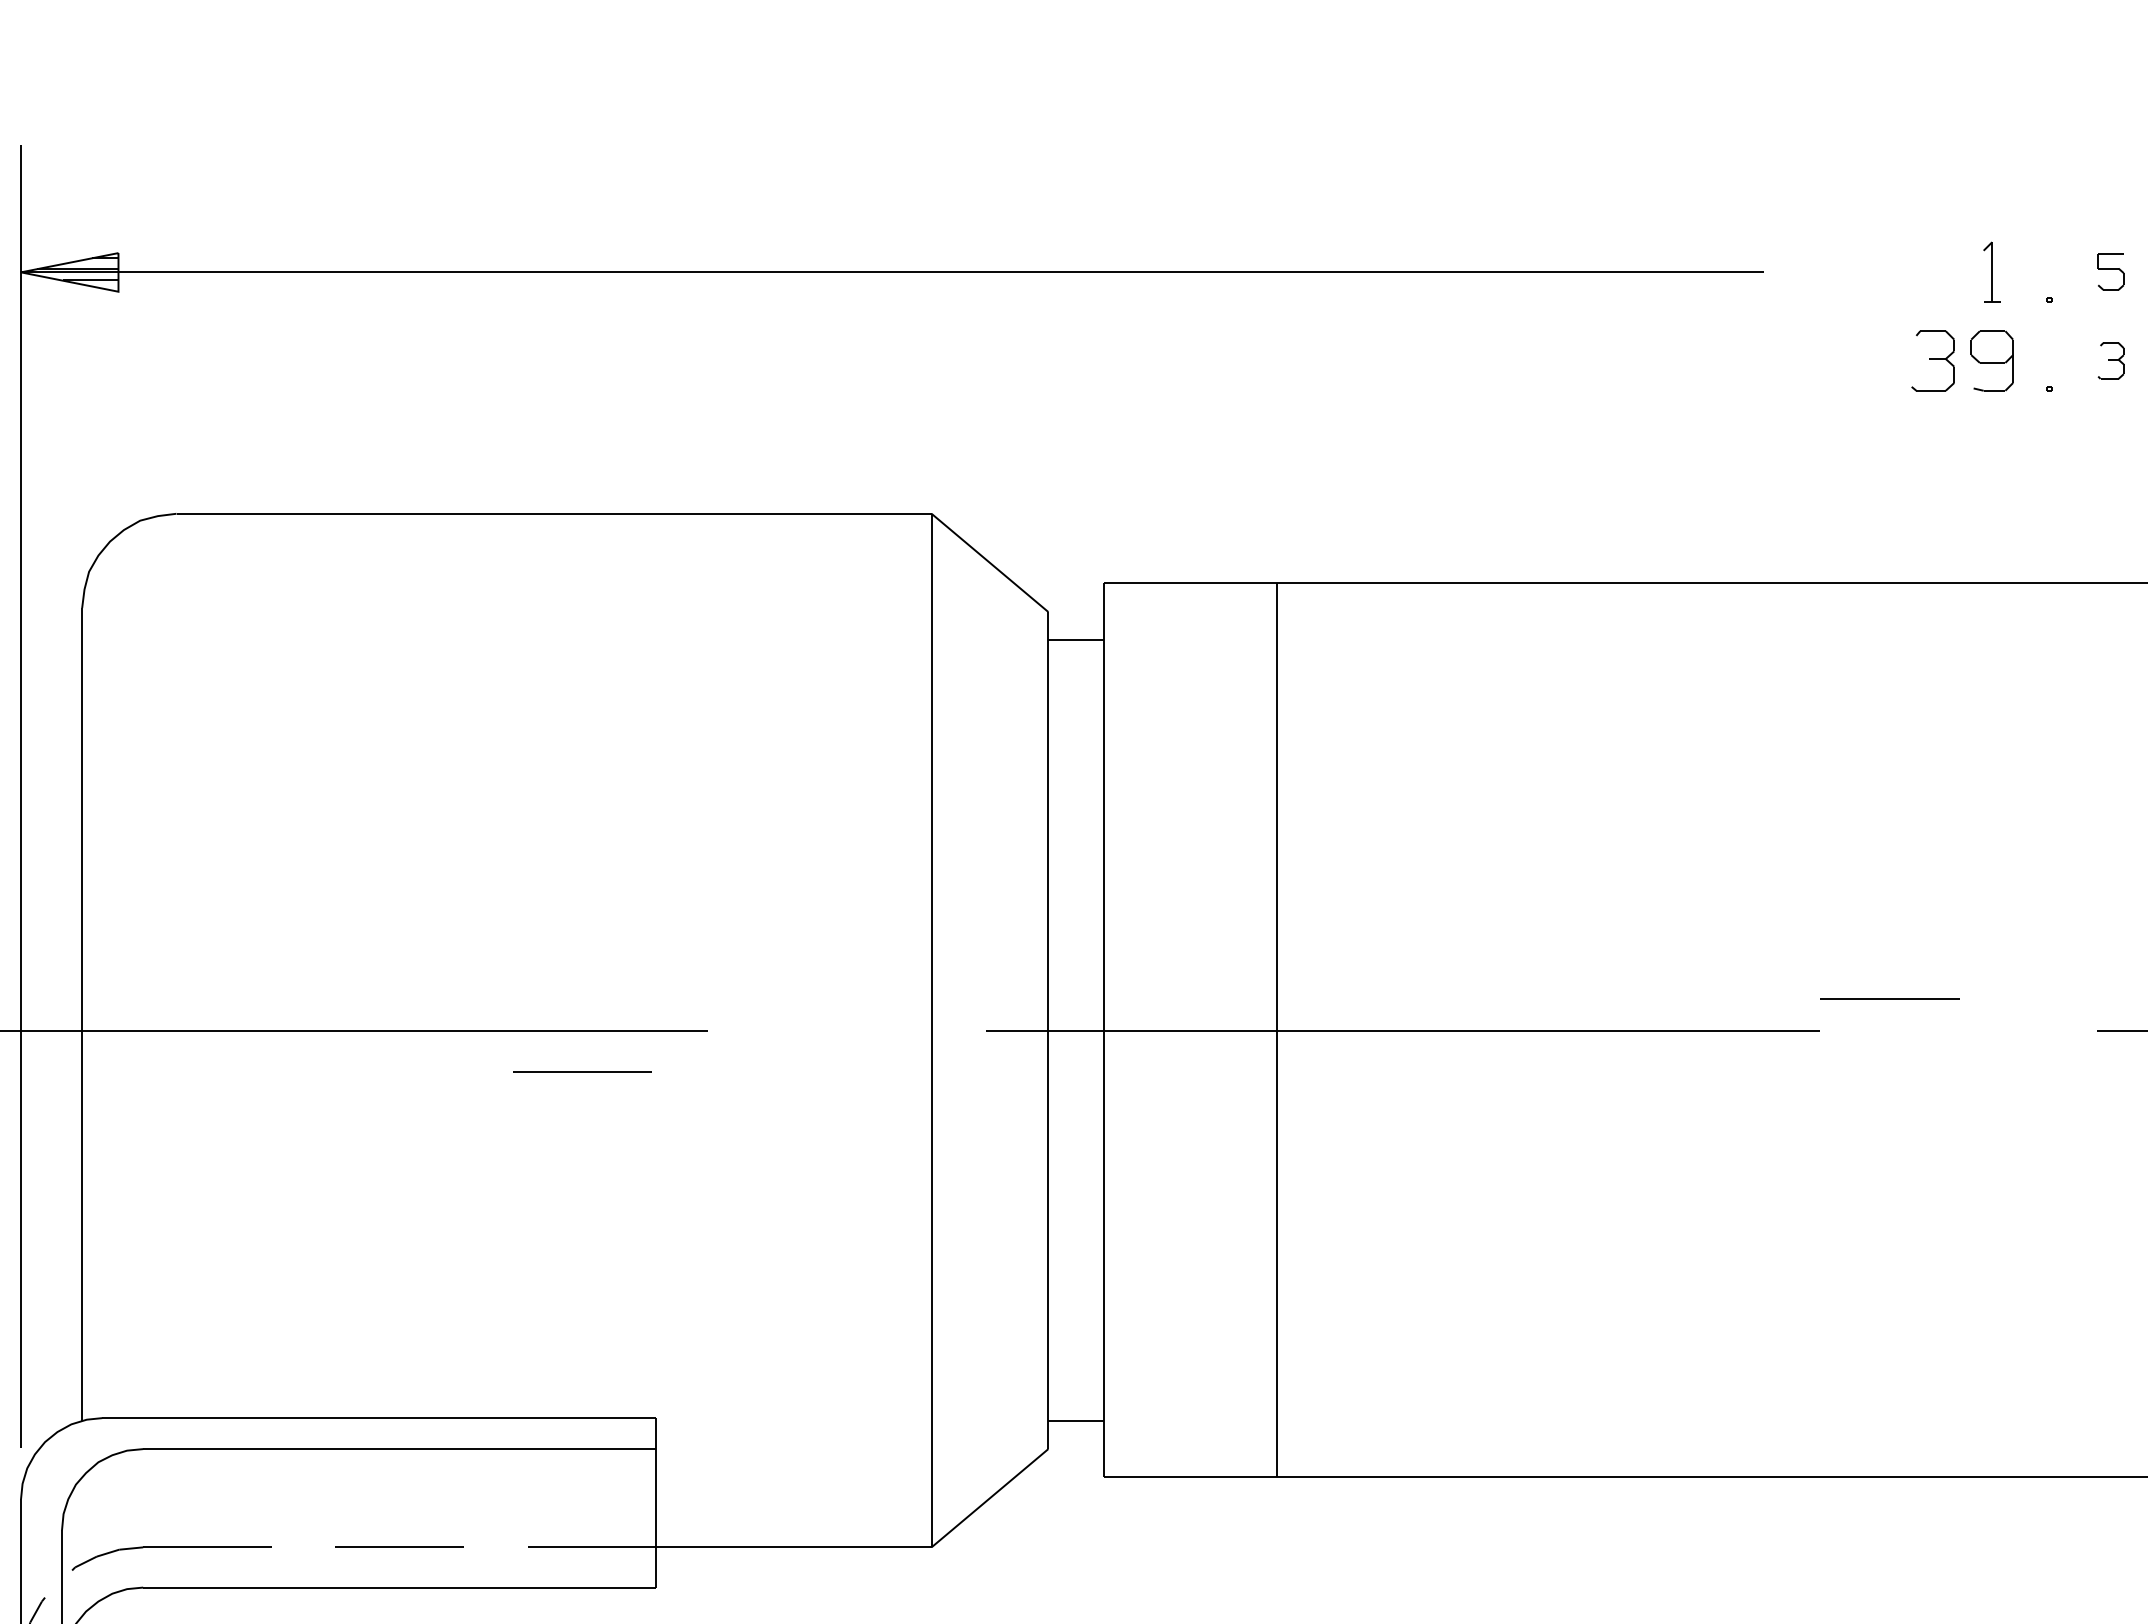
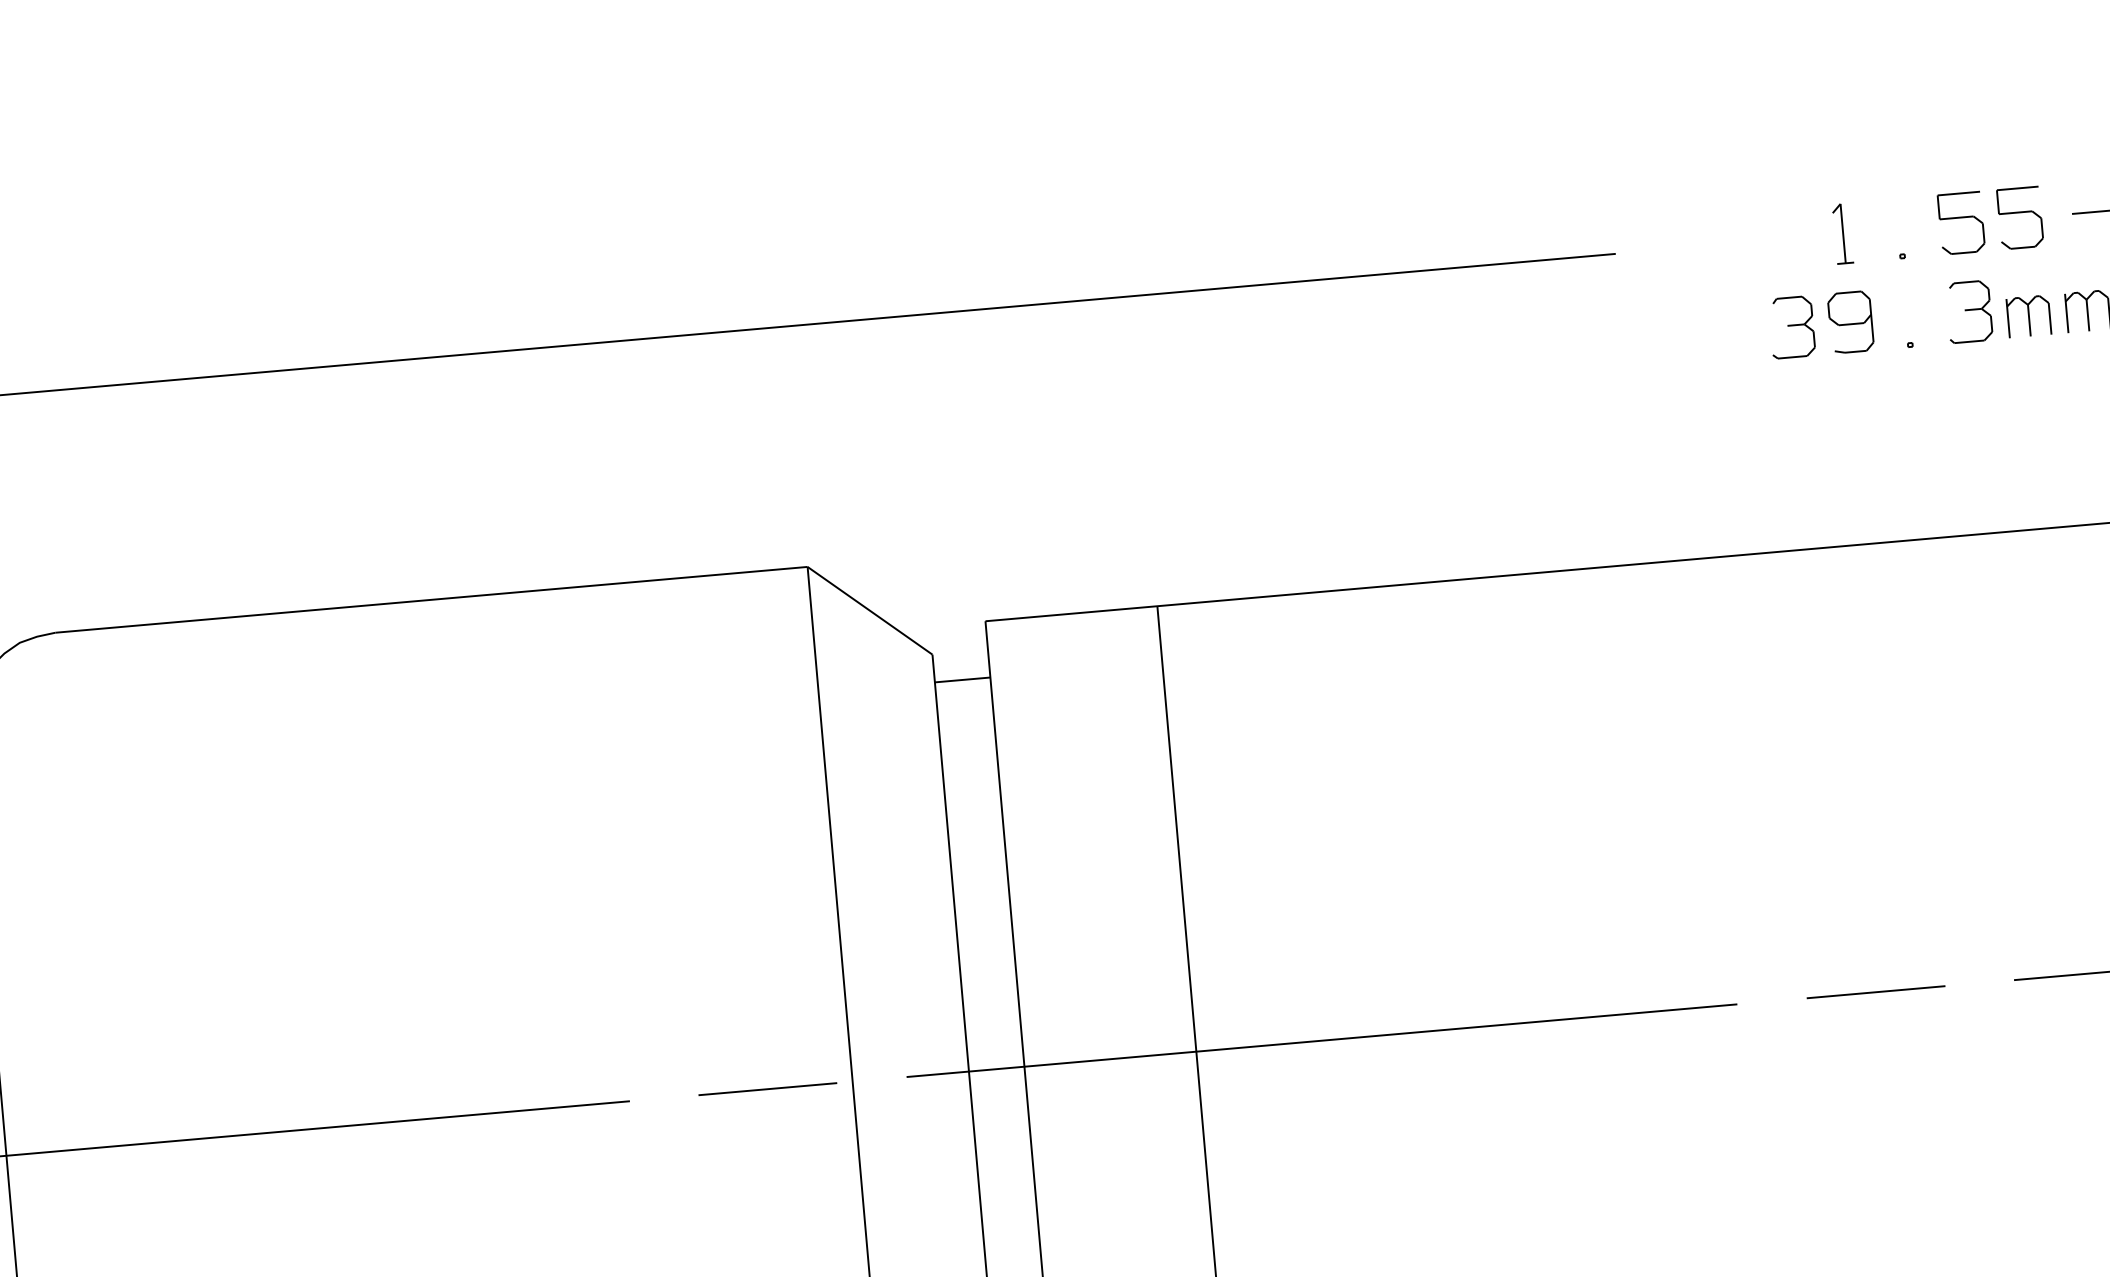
part: (2110, 271) -> (1960, 222), size x1.67
part: (2110, 360) -> (1968, 311), size x1.67
line: (1889, 998) -> (1875, 992), moved
line: (582, 1071) -> (767, 1089), moved

